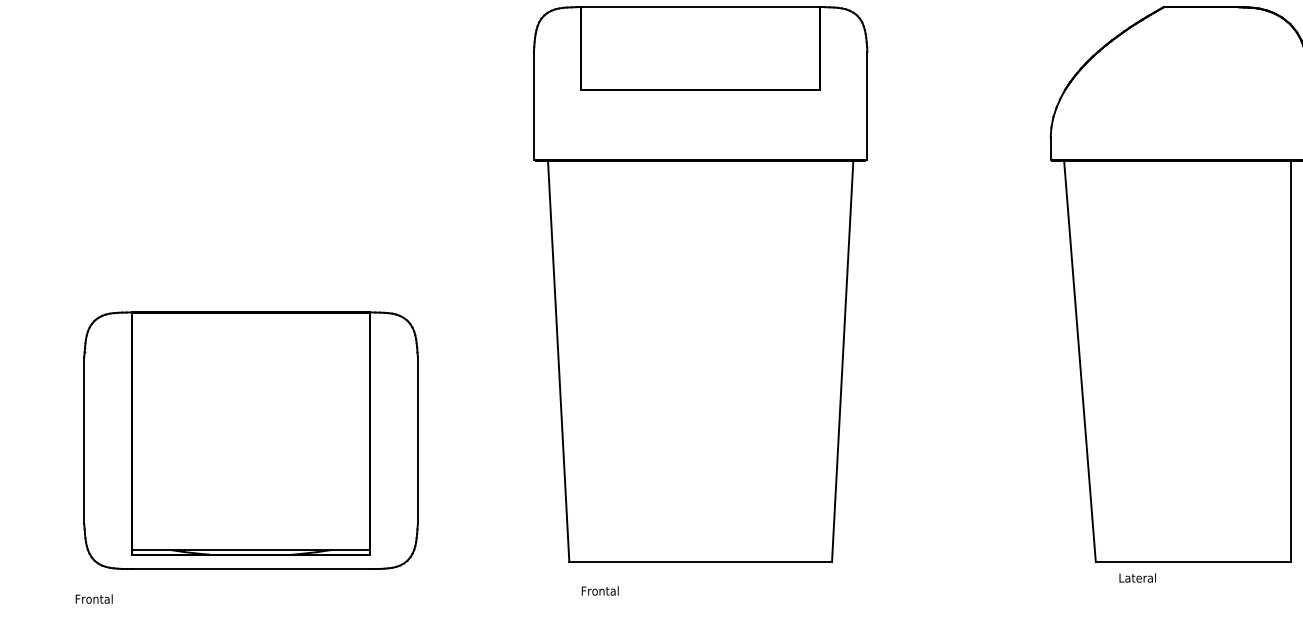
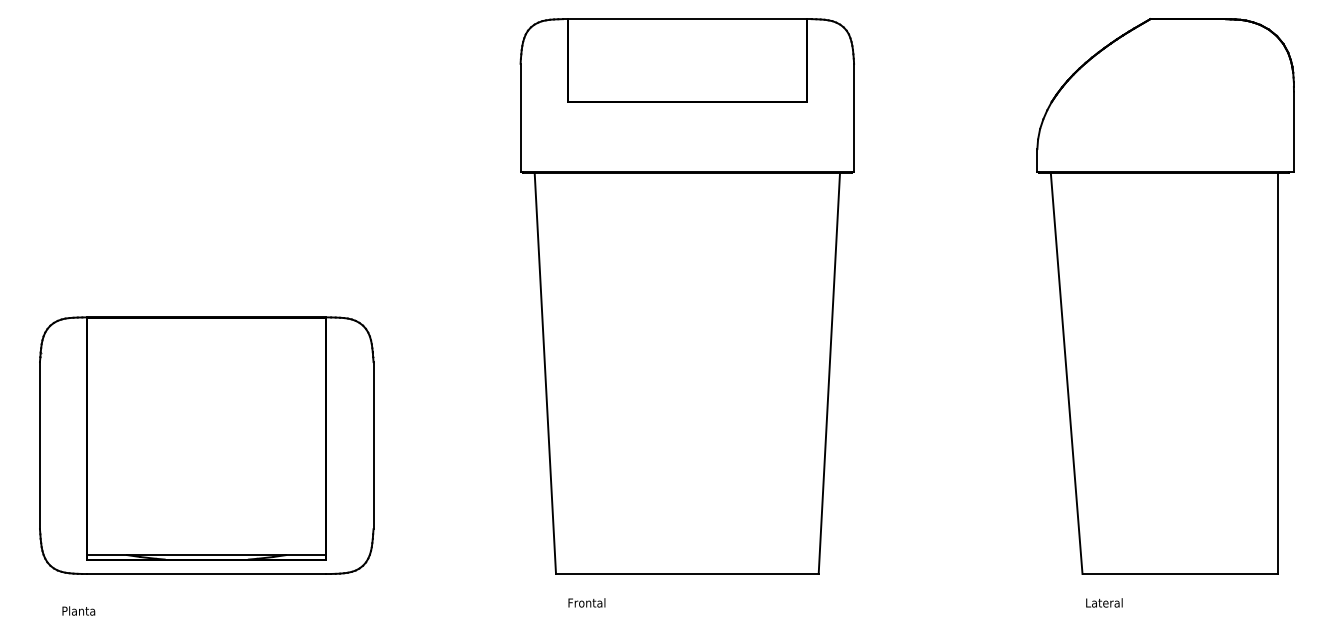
part: (250, 440) -> (206, 445), moved
text: (1137, 577) -> (1104, 602), moved
text: (94, 598) -> (81, 610), Frontal -> Planta

